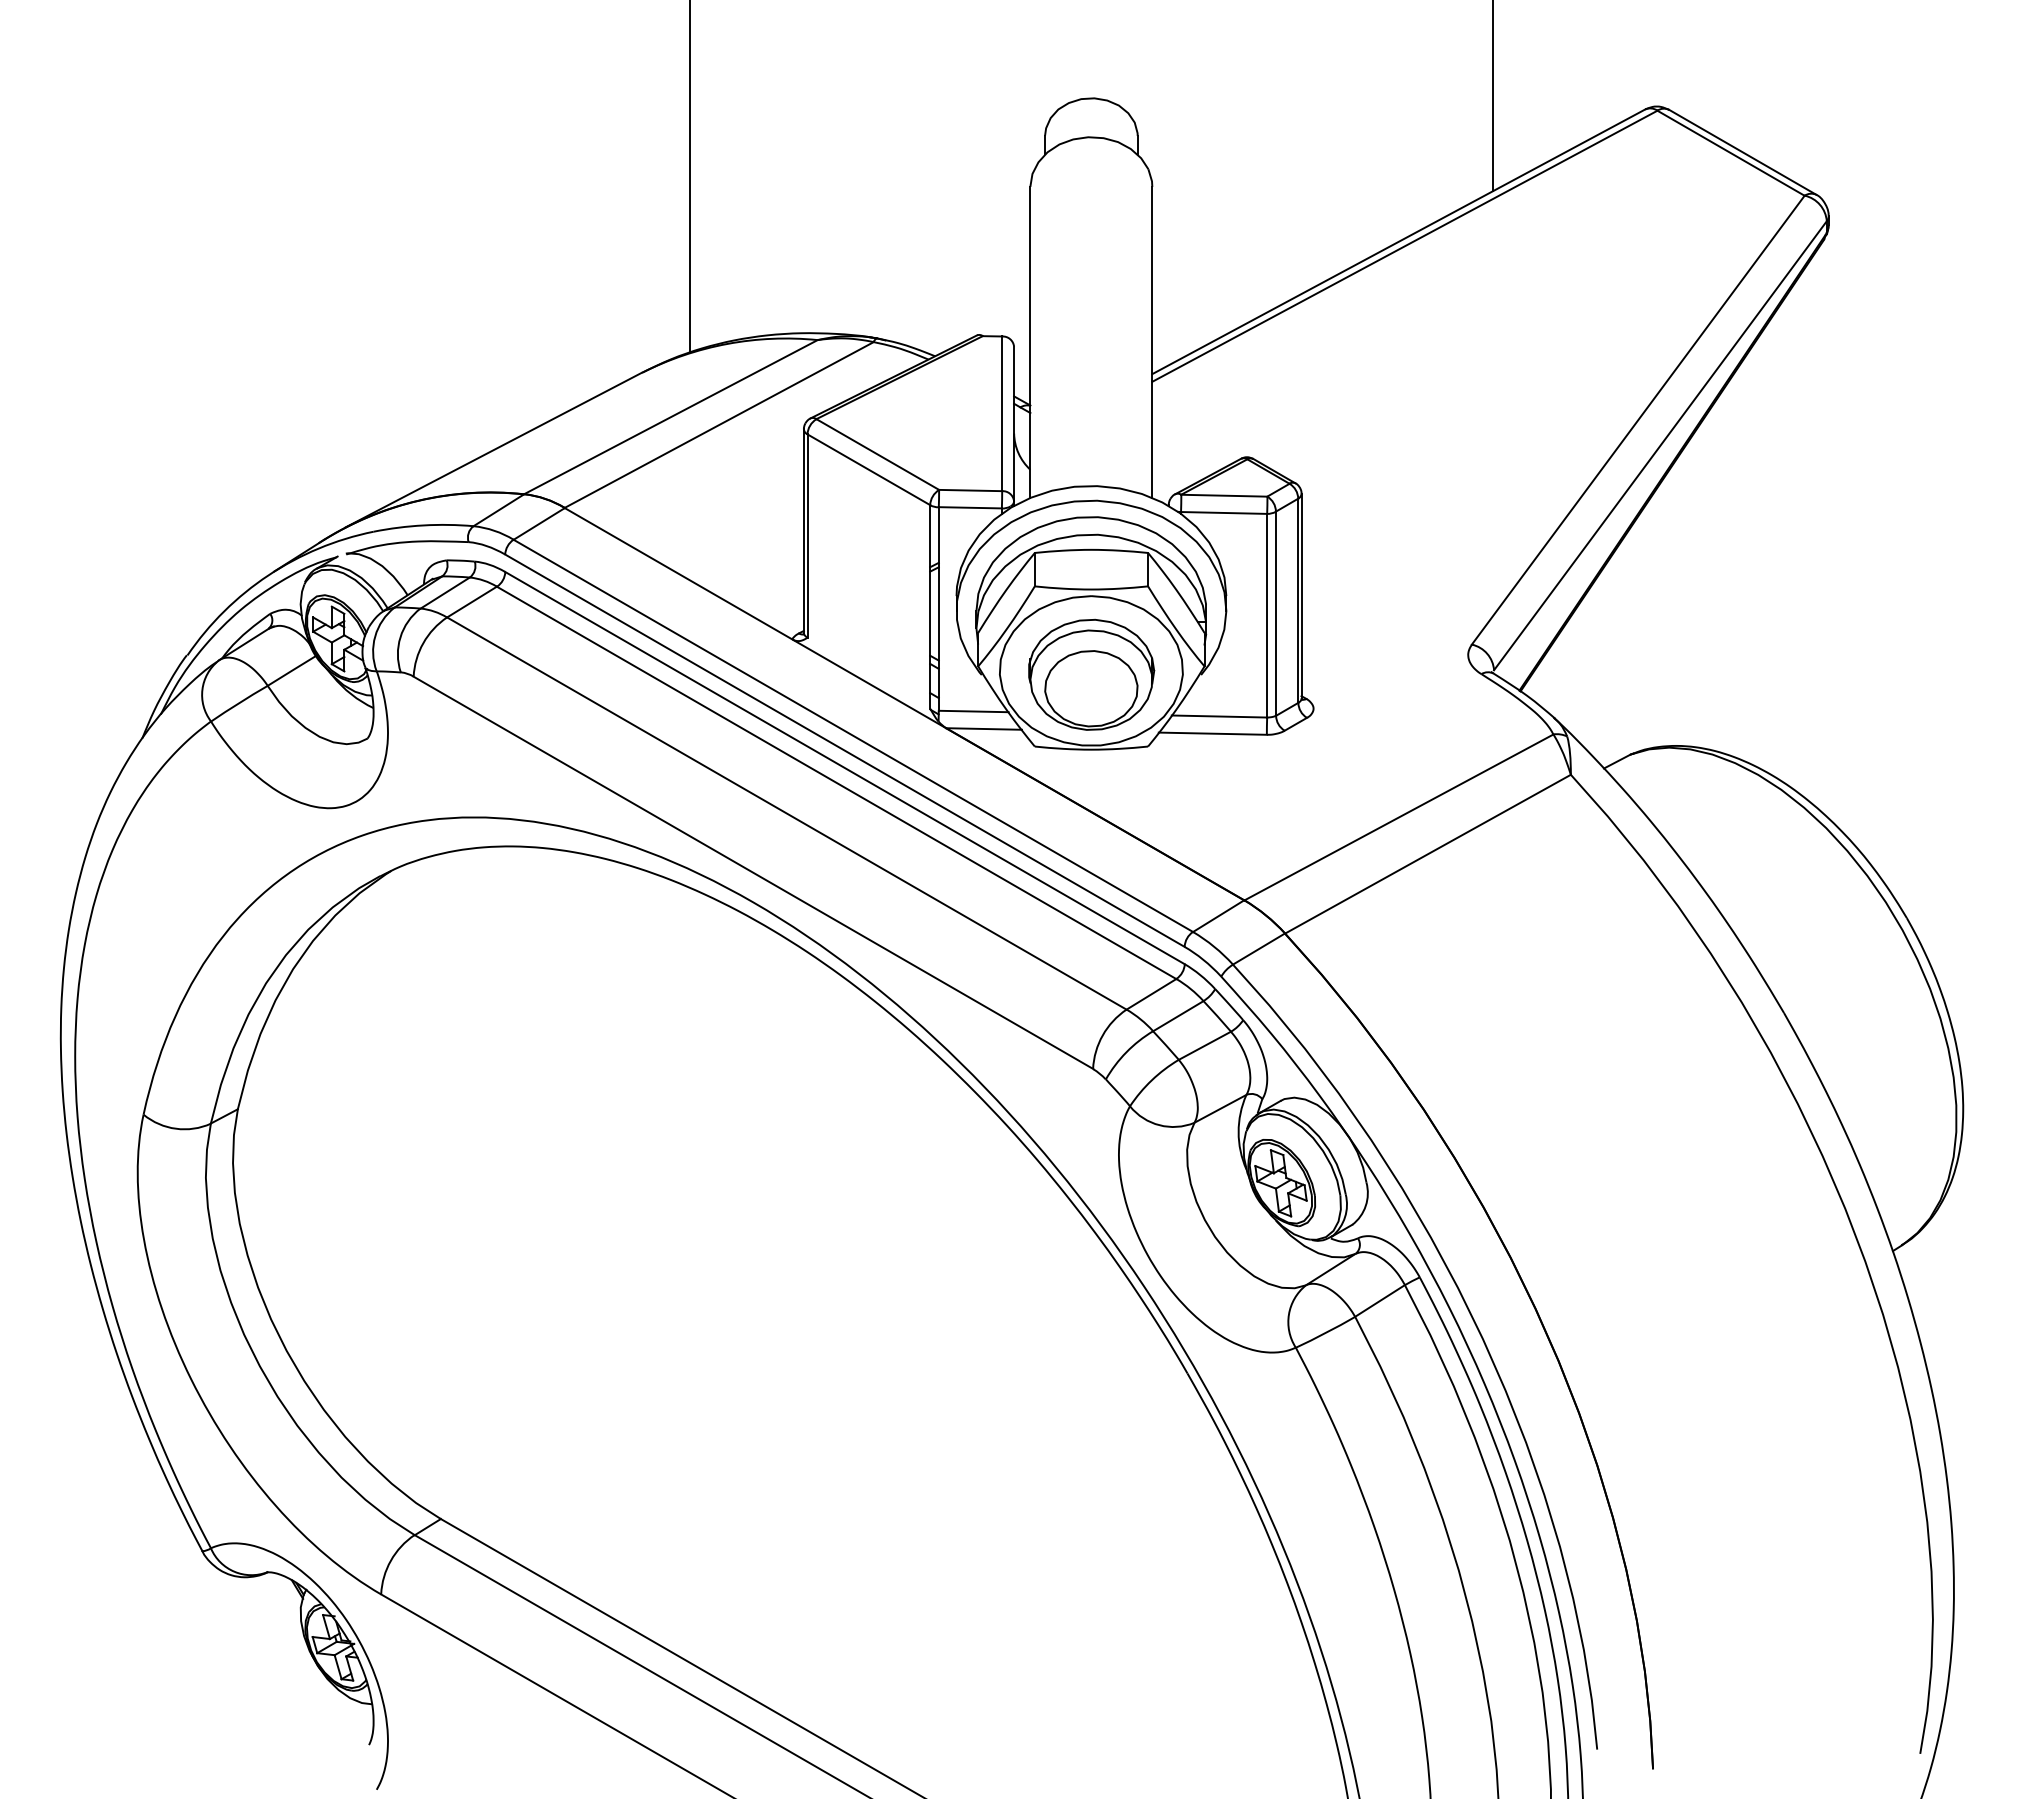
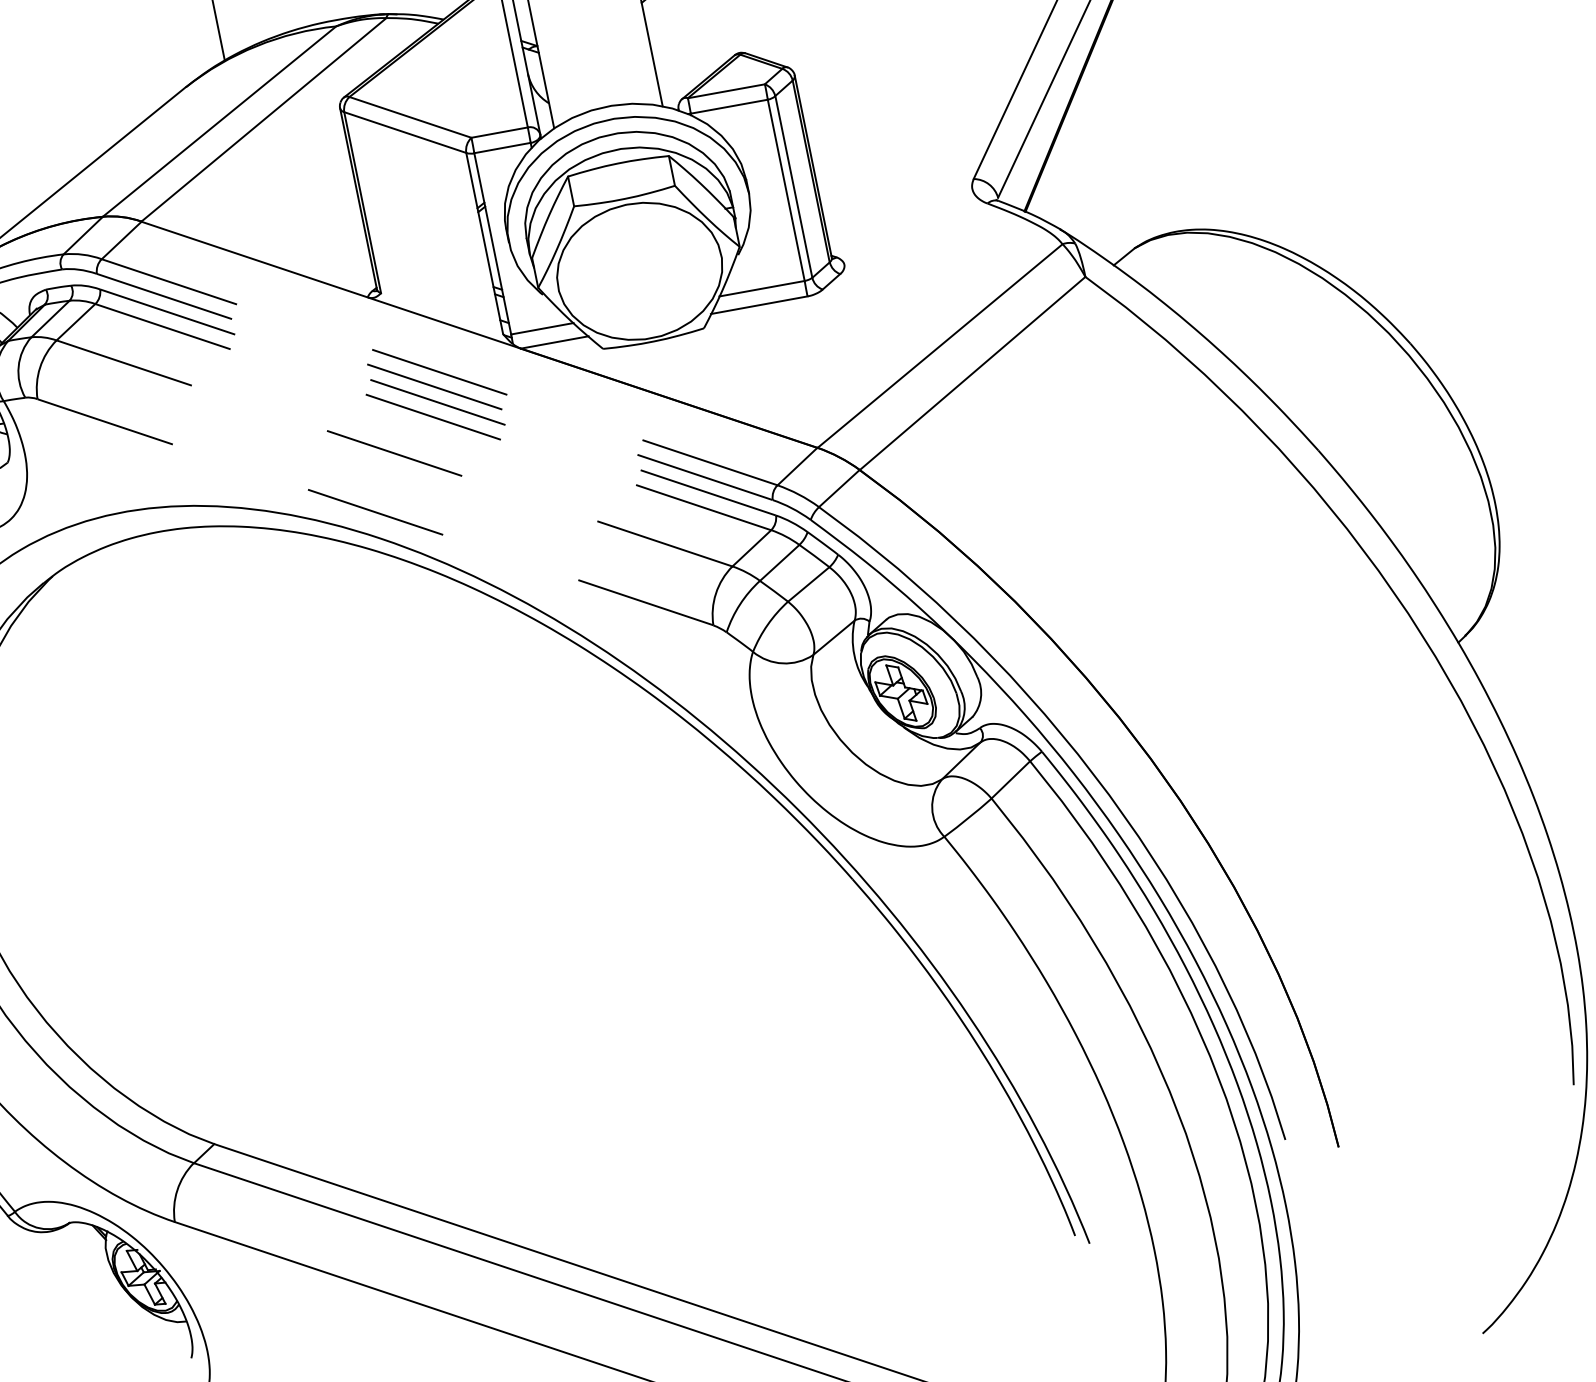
part: (1091, 674) -> (640, 274), removed
line: (852, 735) -> (438, 372), solid -> dashed
line: (845, 750) -> (435, 386), solid -> dashed
line: (845, 768) -> (438, 402), solid -> dashed
line: (836, 782) -> (433, 416), solid -> dashed
line: (786, 813) -> (394, 453), solid -> dashed
line: (753, 872) -> (375, 511), solid -> dashed

